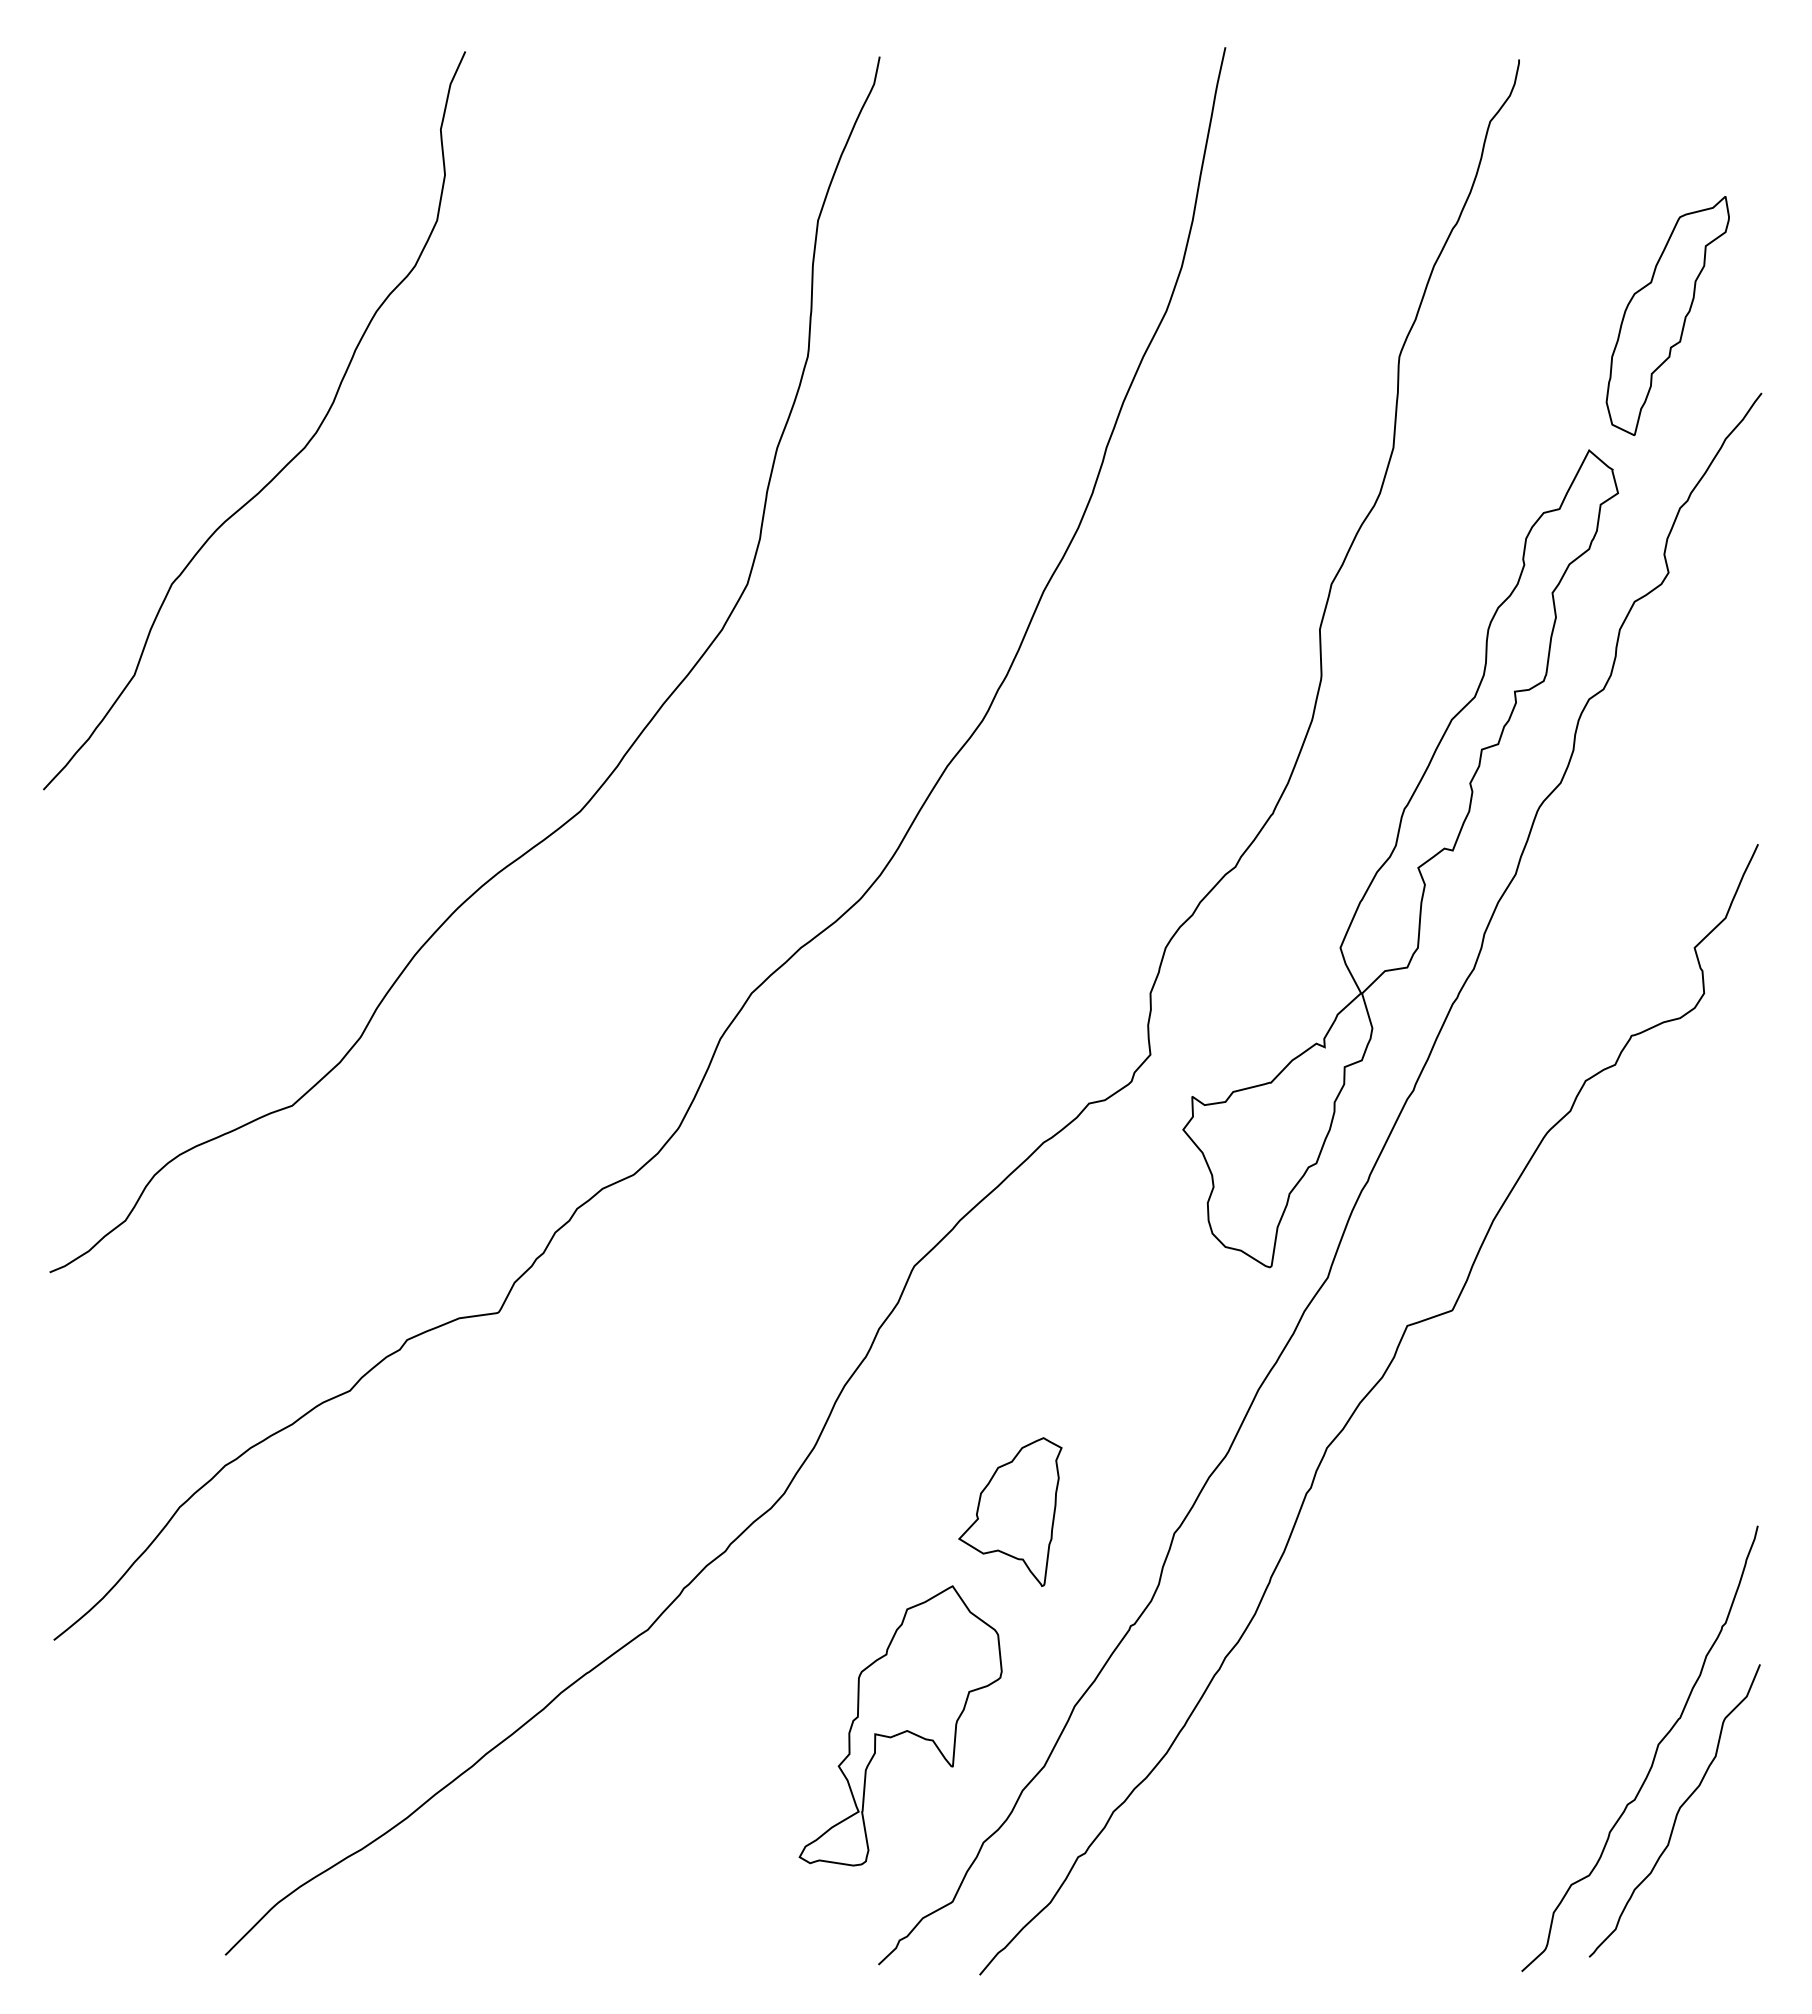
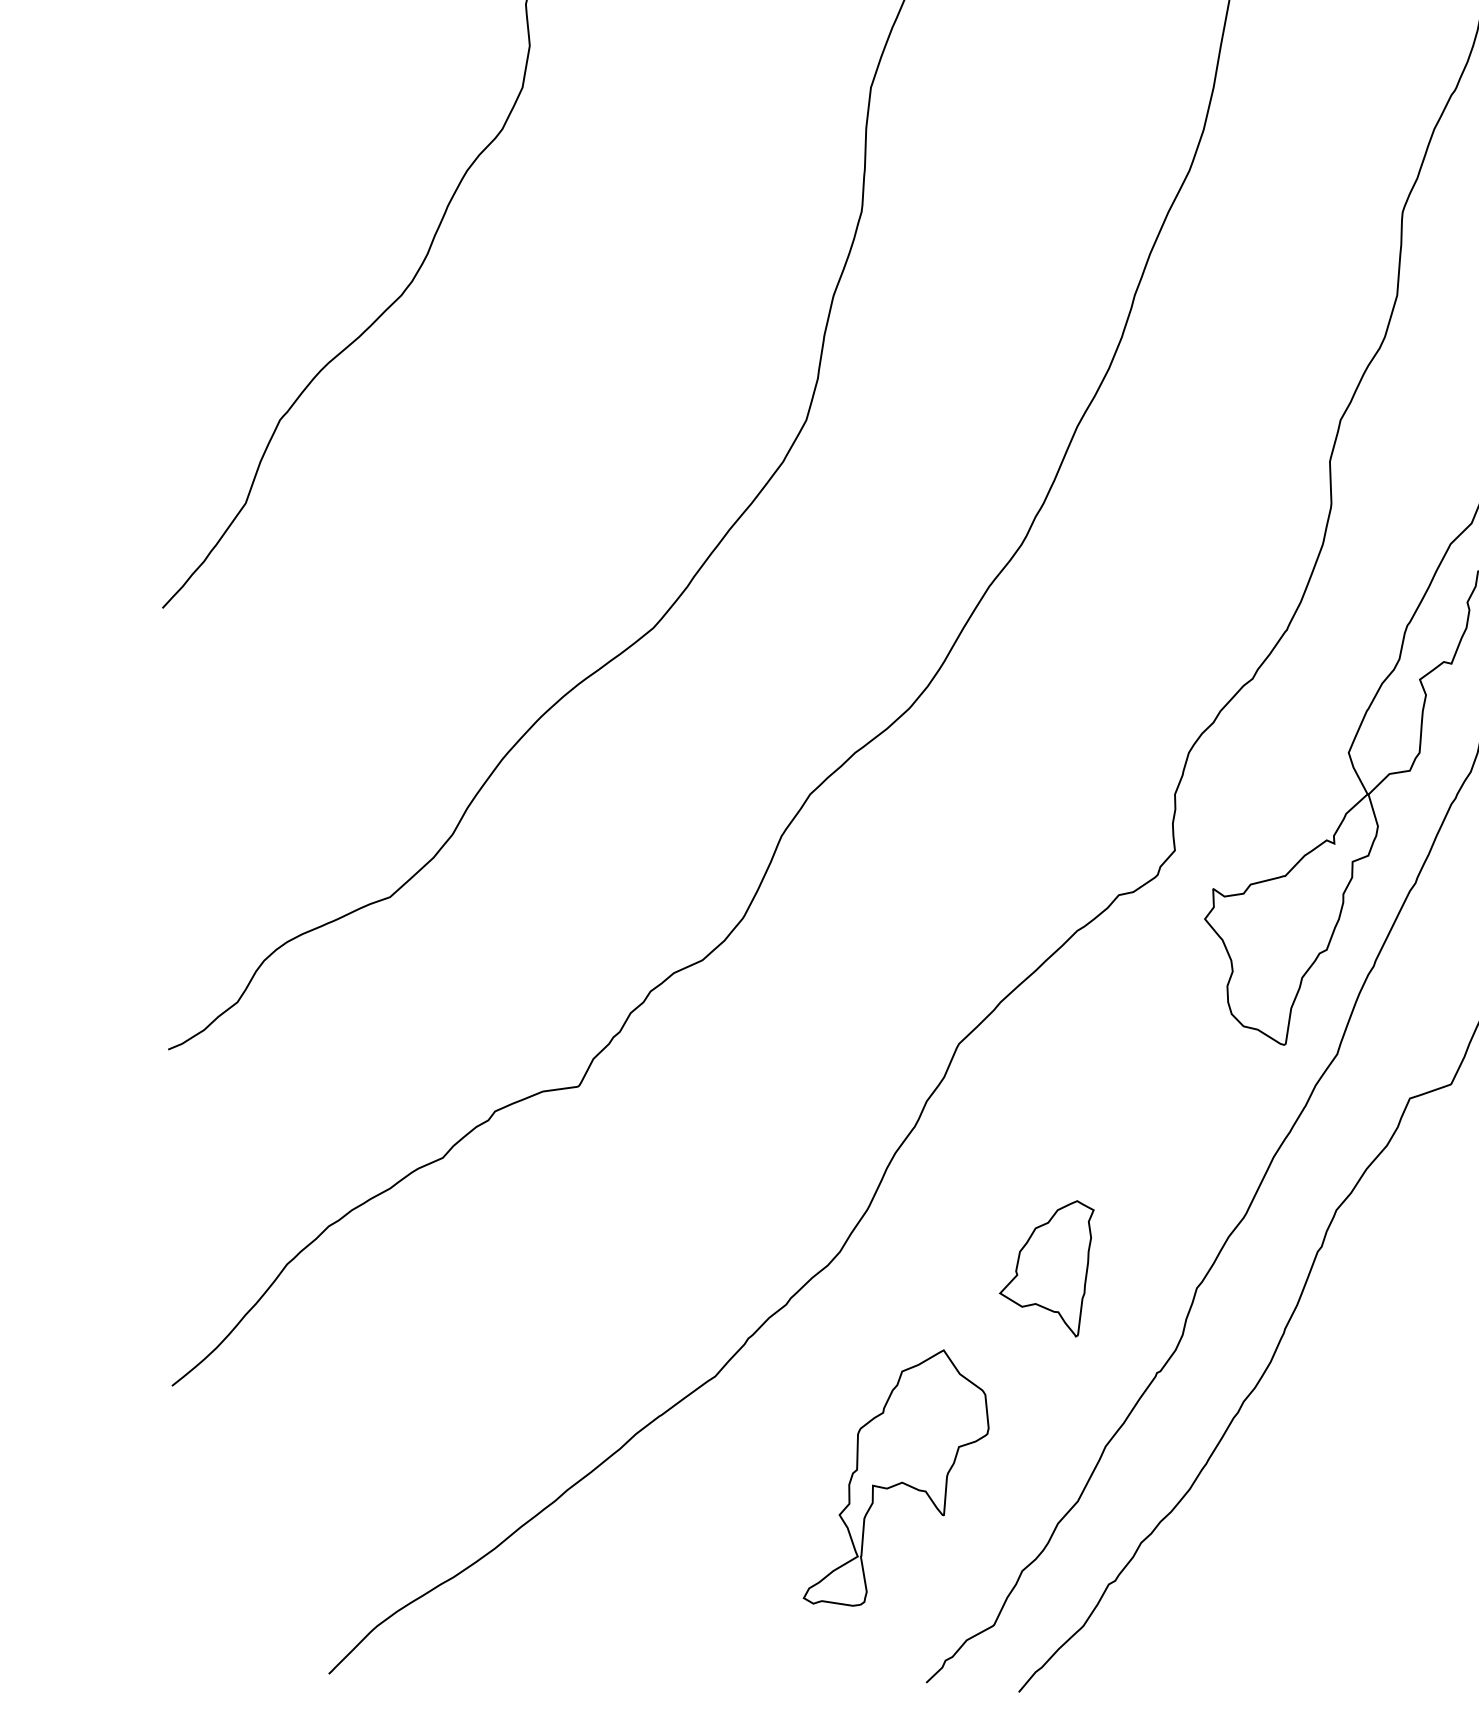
part: (900, 1725) -> (896, 1477), moved

